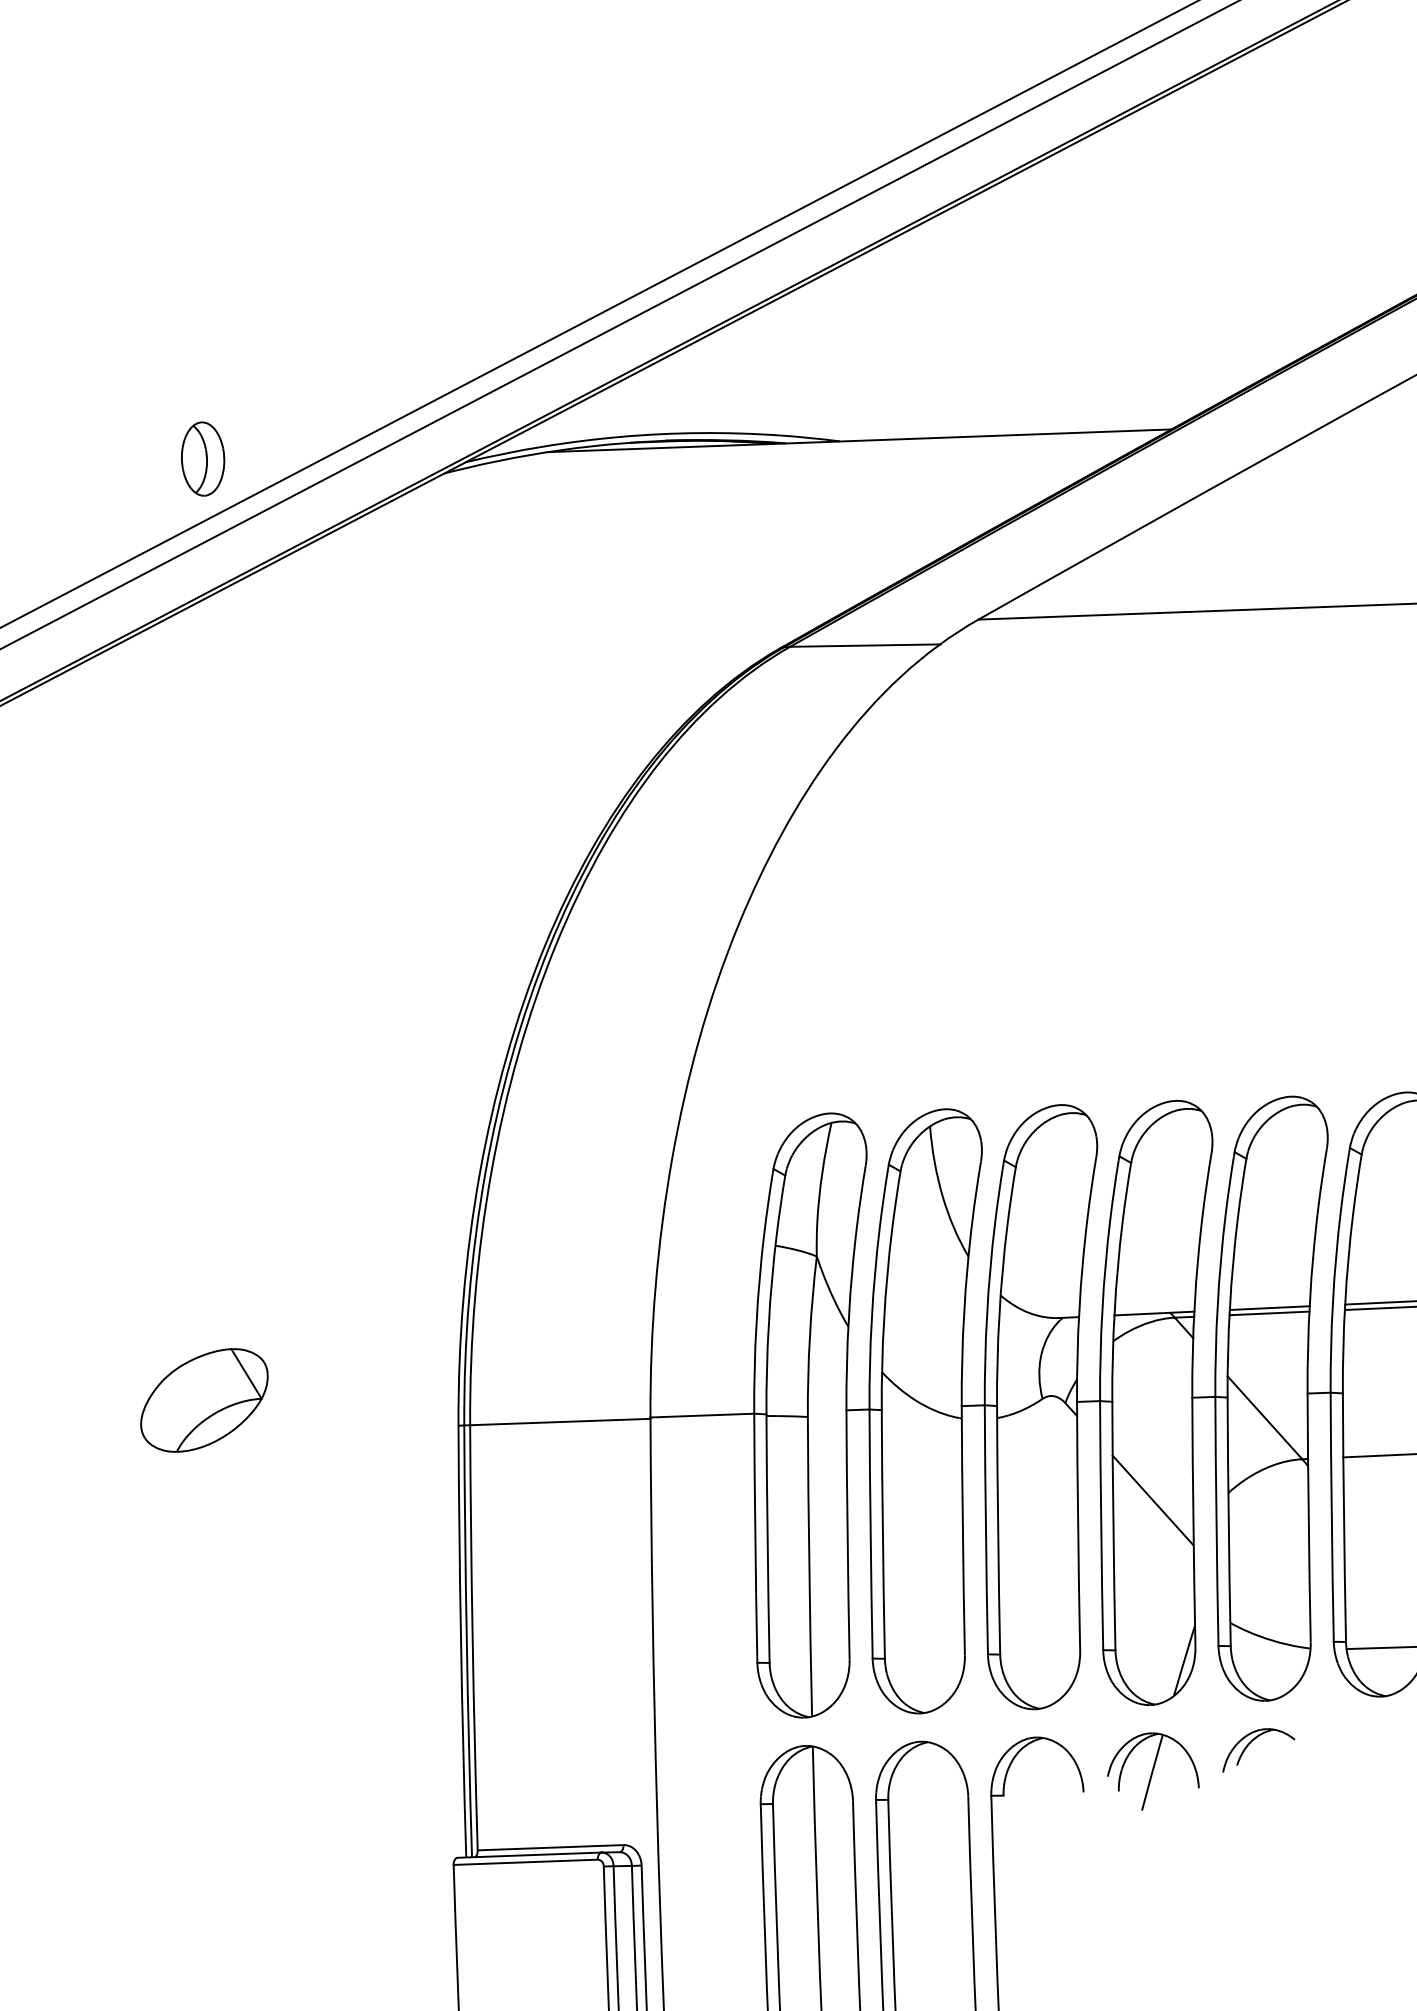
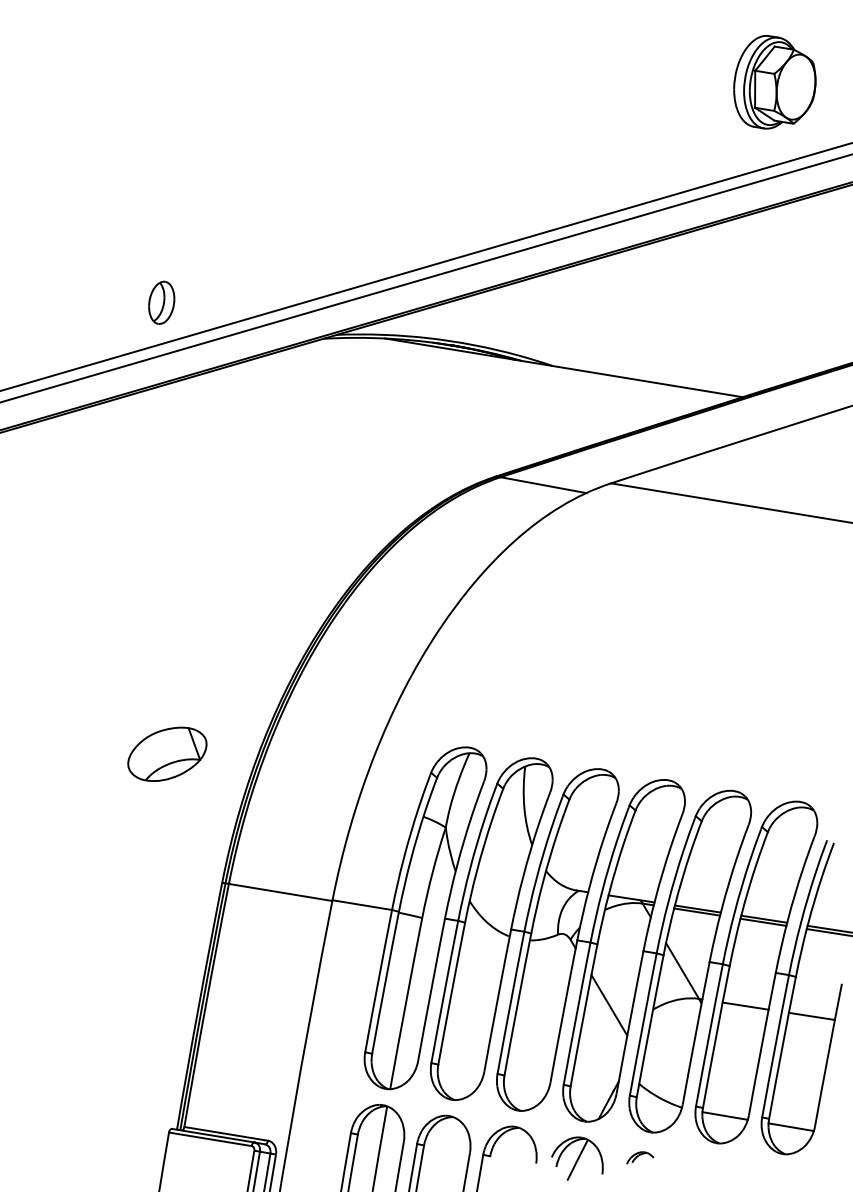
part: (202, 458) -> (161, 302), moved
part: (204, 1399) -> (167, 753), moved
part: (1257, 1746) -> (640, 1157), size x0.6

